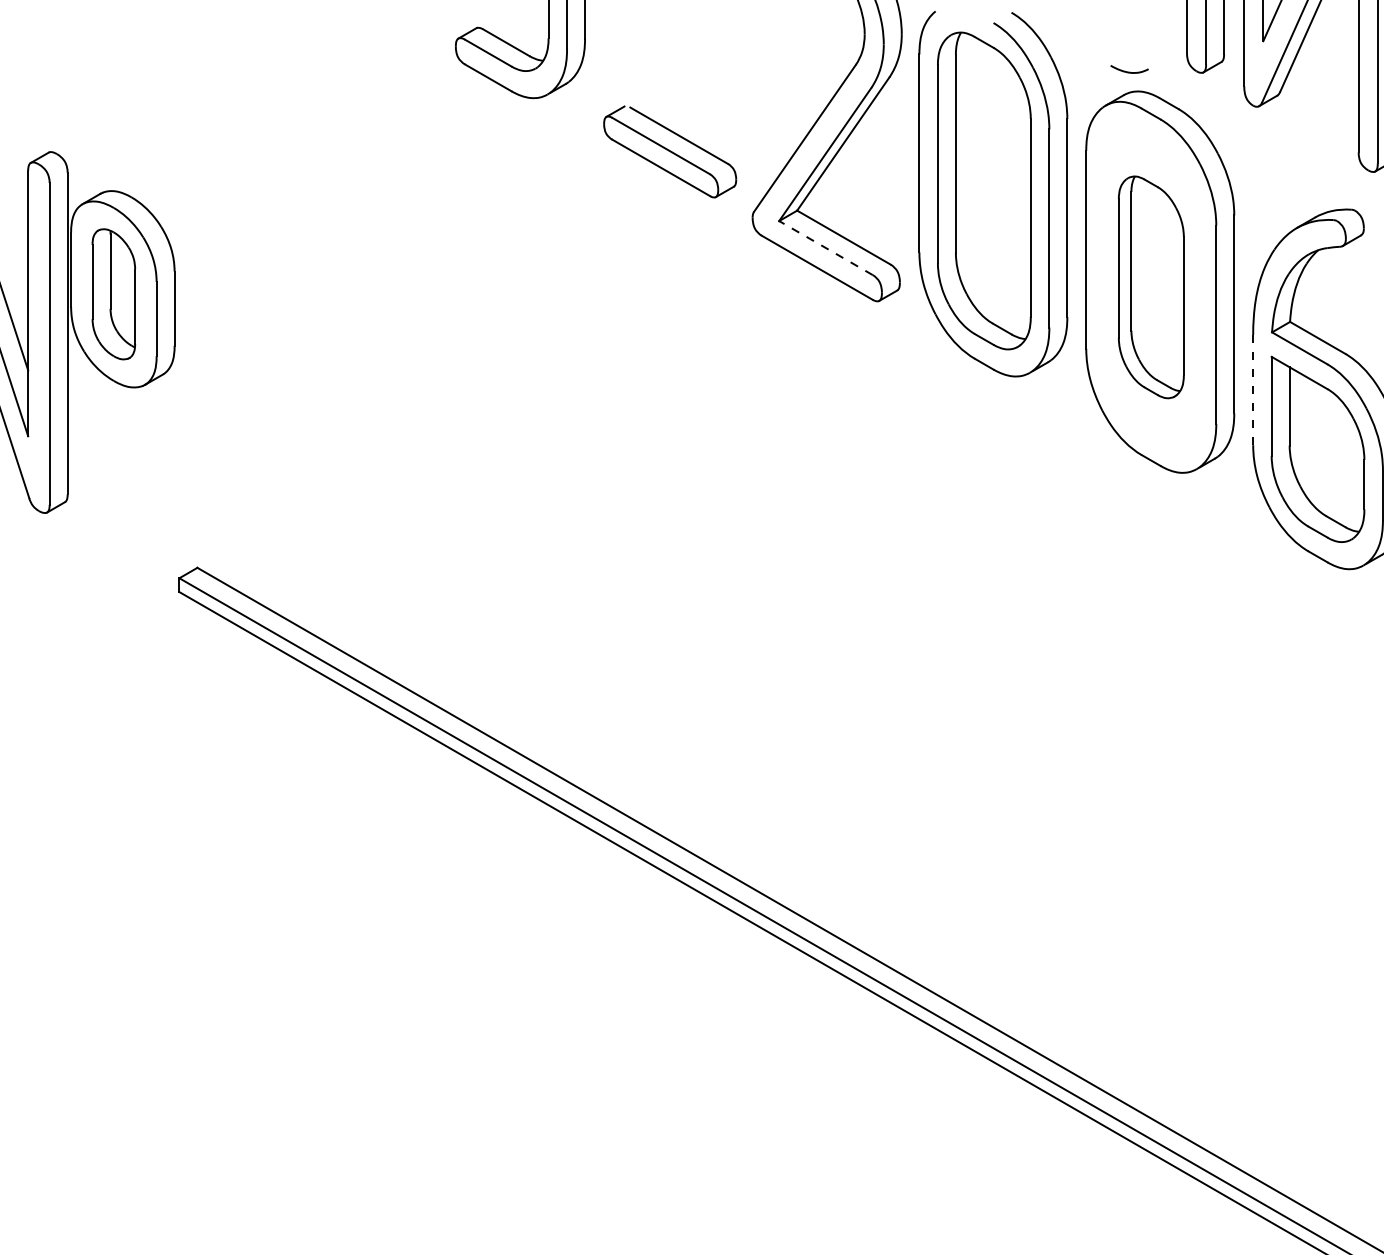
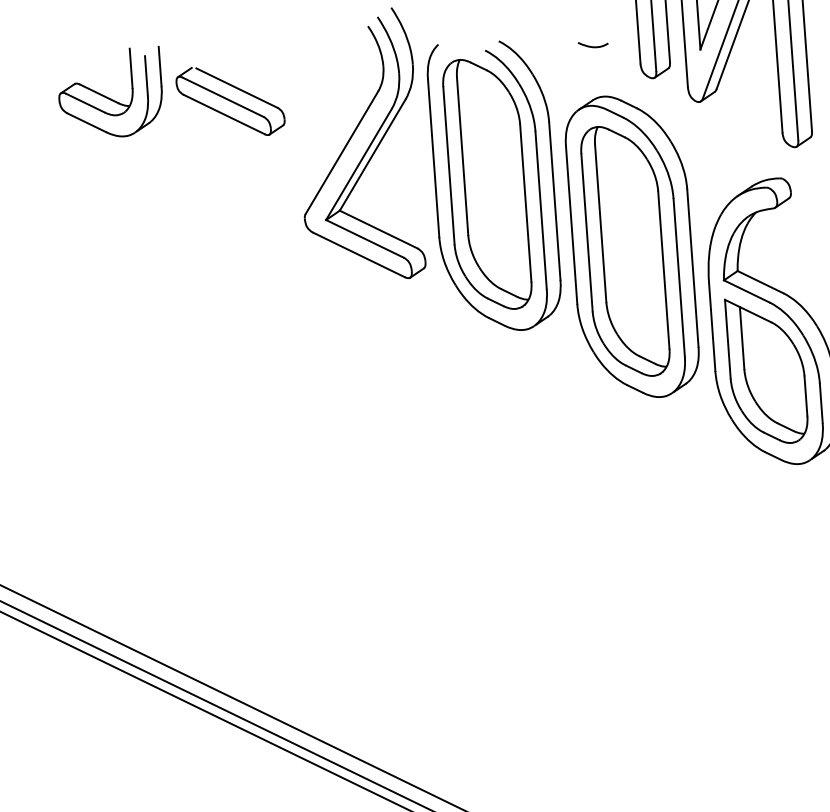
curve: (1129, 71) -> (593, 46), moved
part: (670, 151) -> (230, 101), moved
line: (825, 248) -> (364, 239), dashed -> solid
part: (1151, 287) -> (625, 251), size x1.43
line: (1253, 390) -> (712, 327), dashed -> solid

